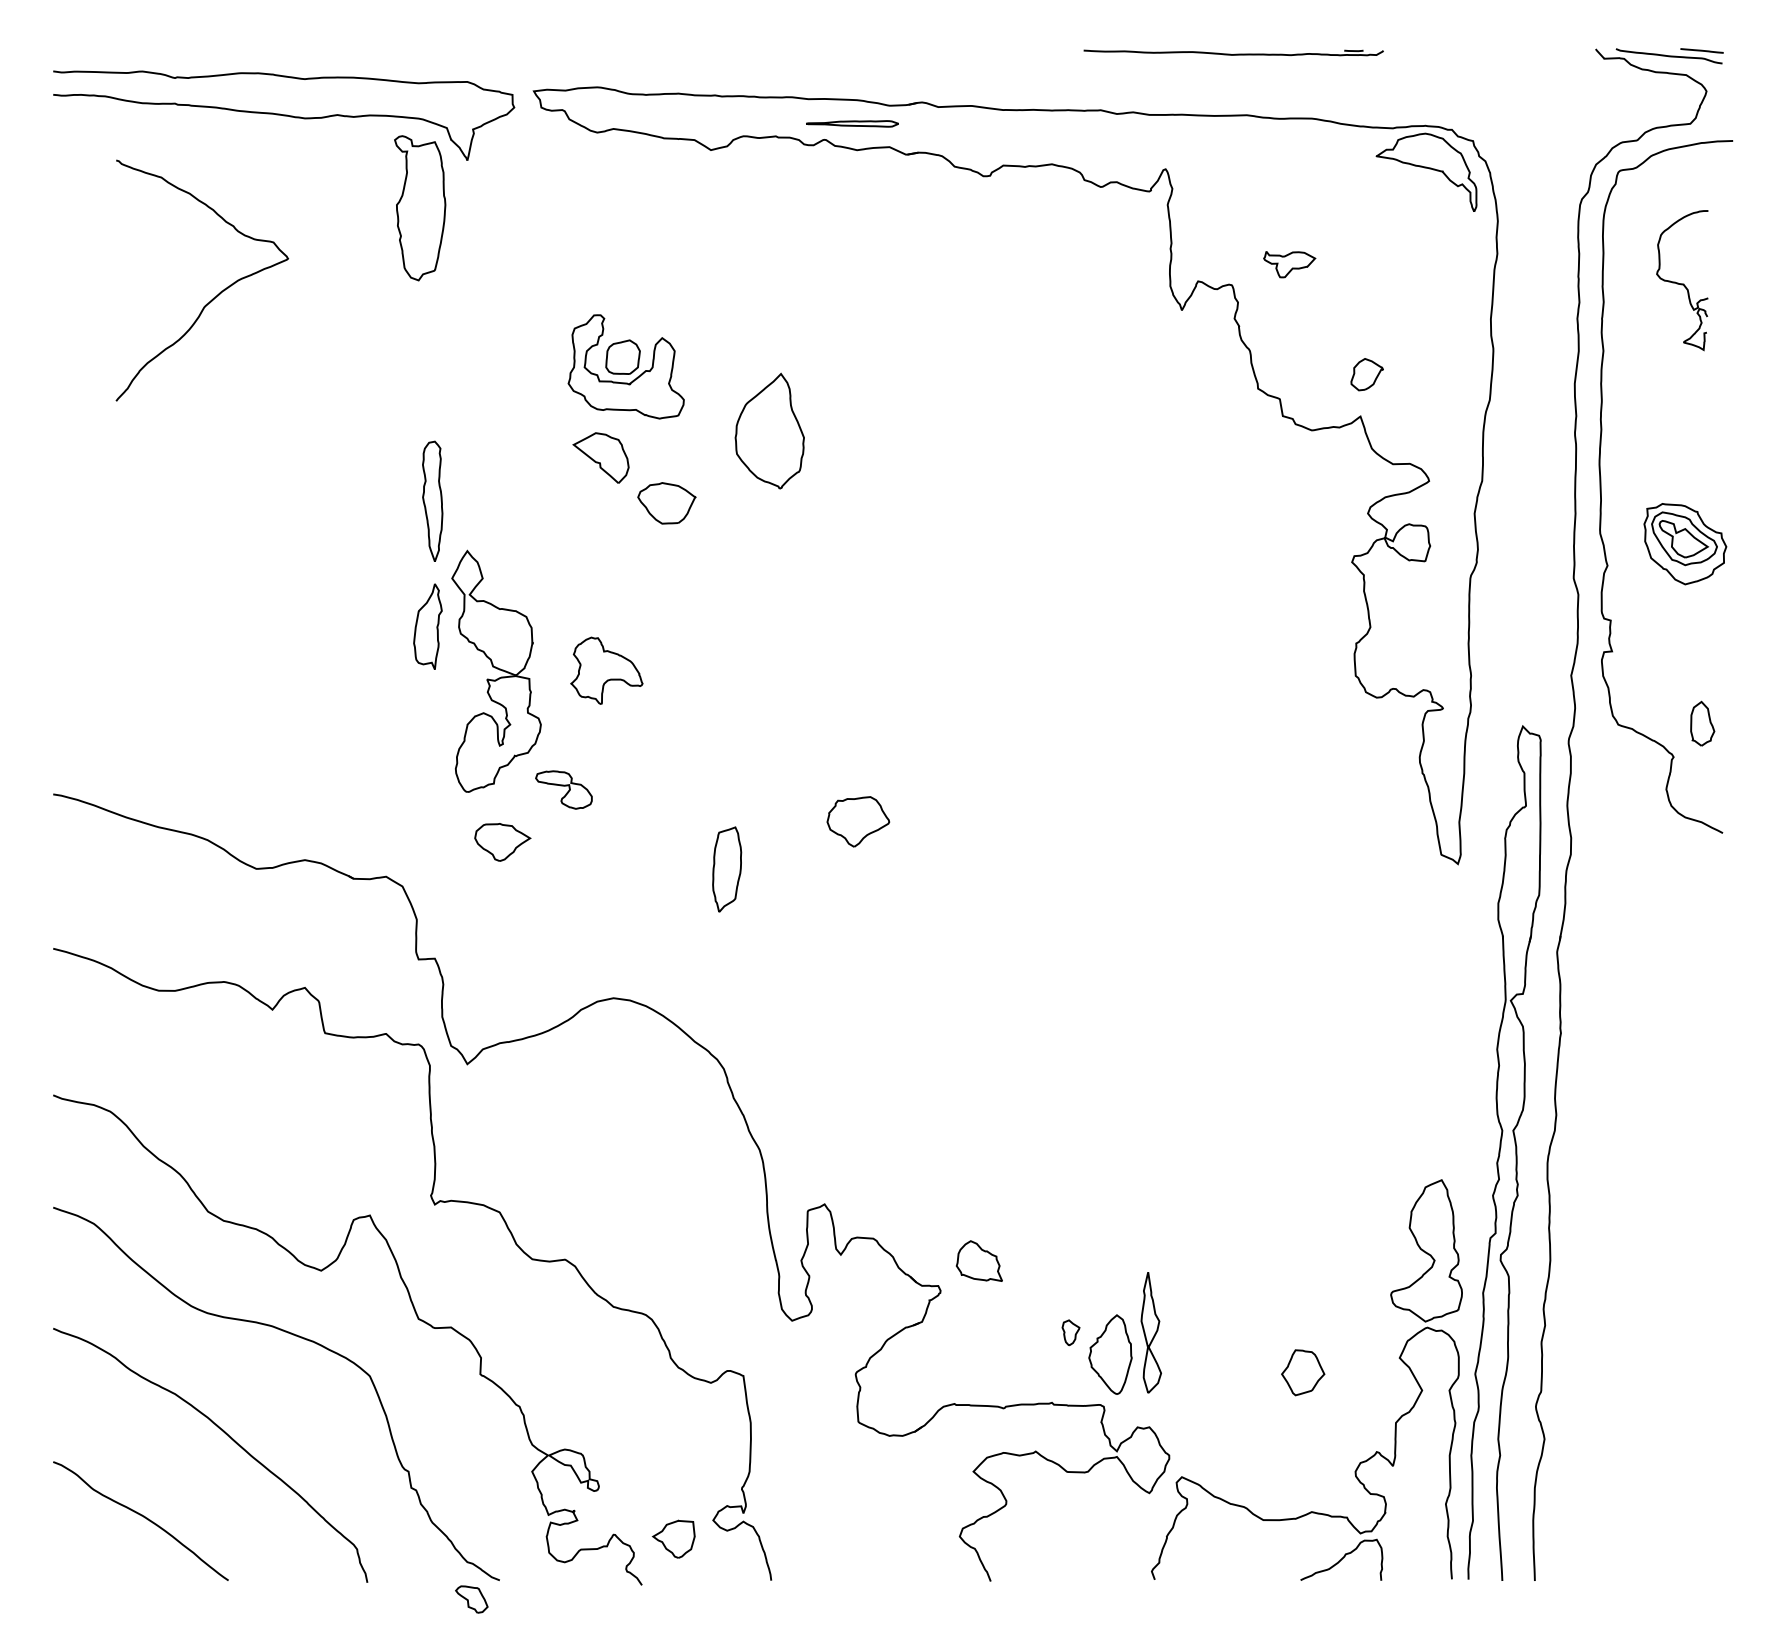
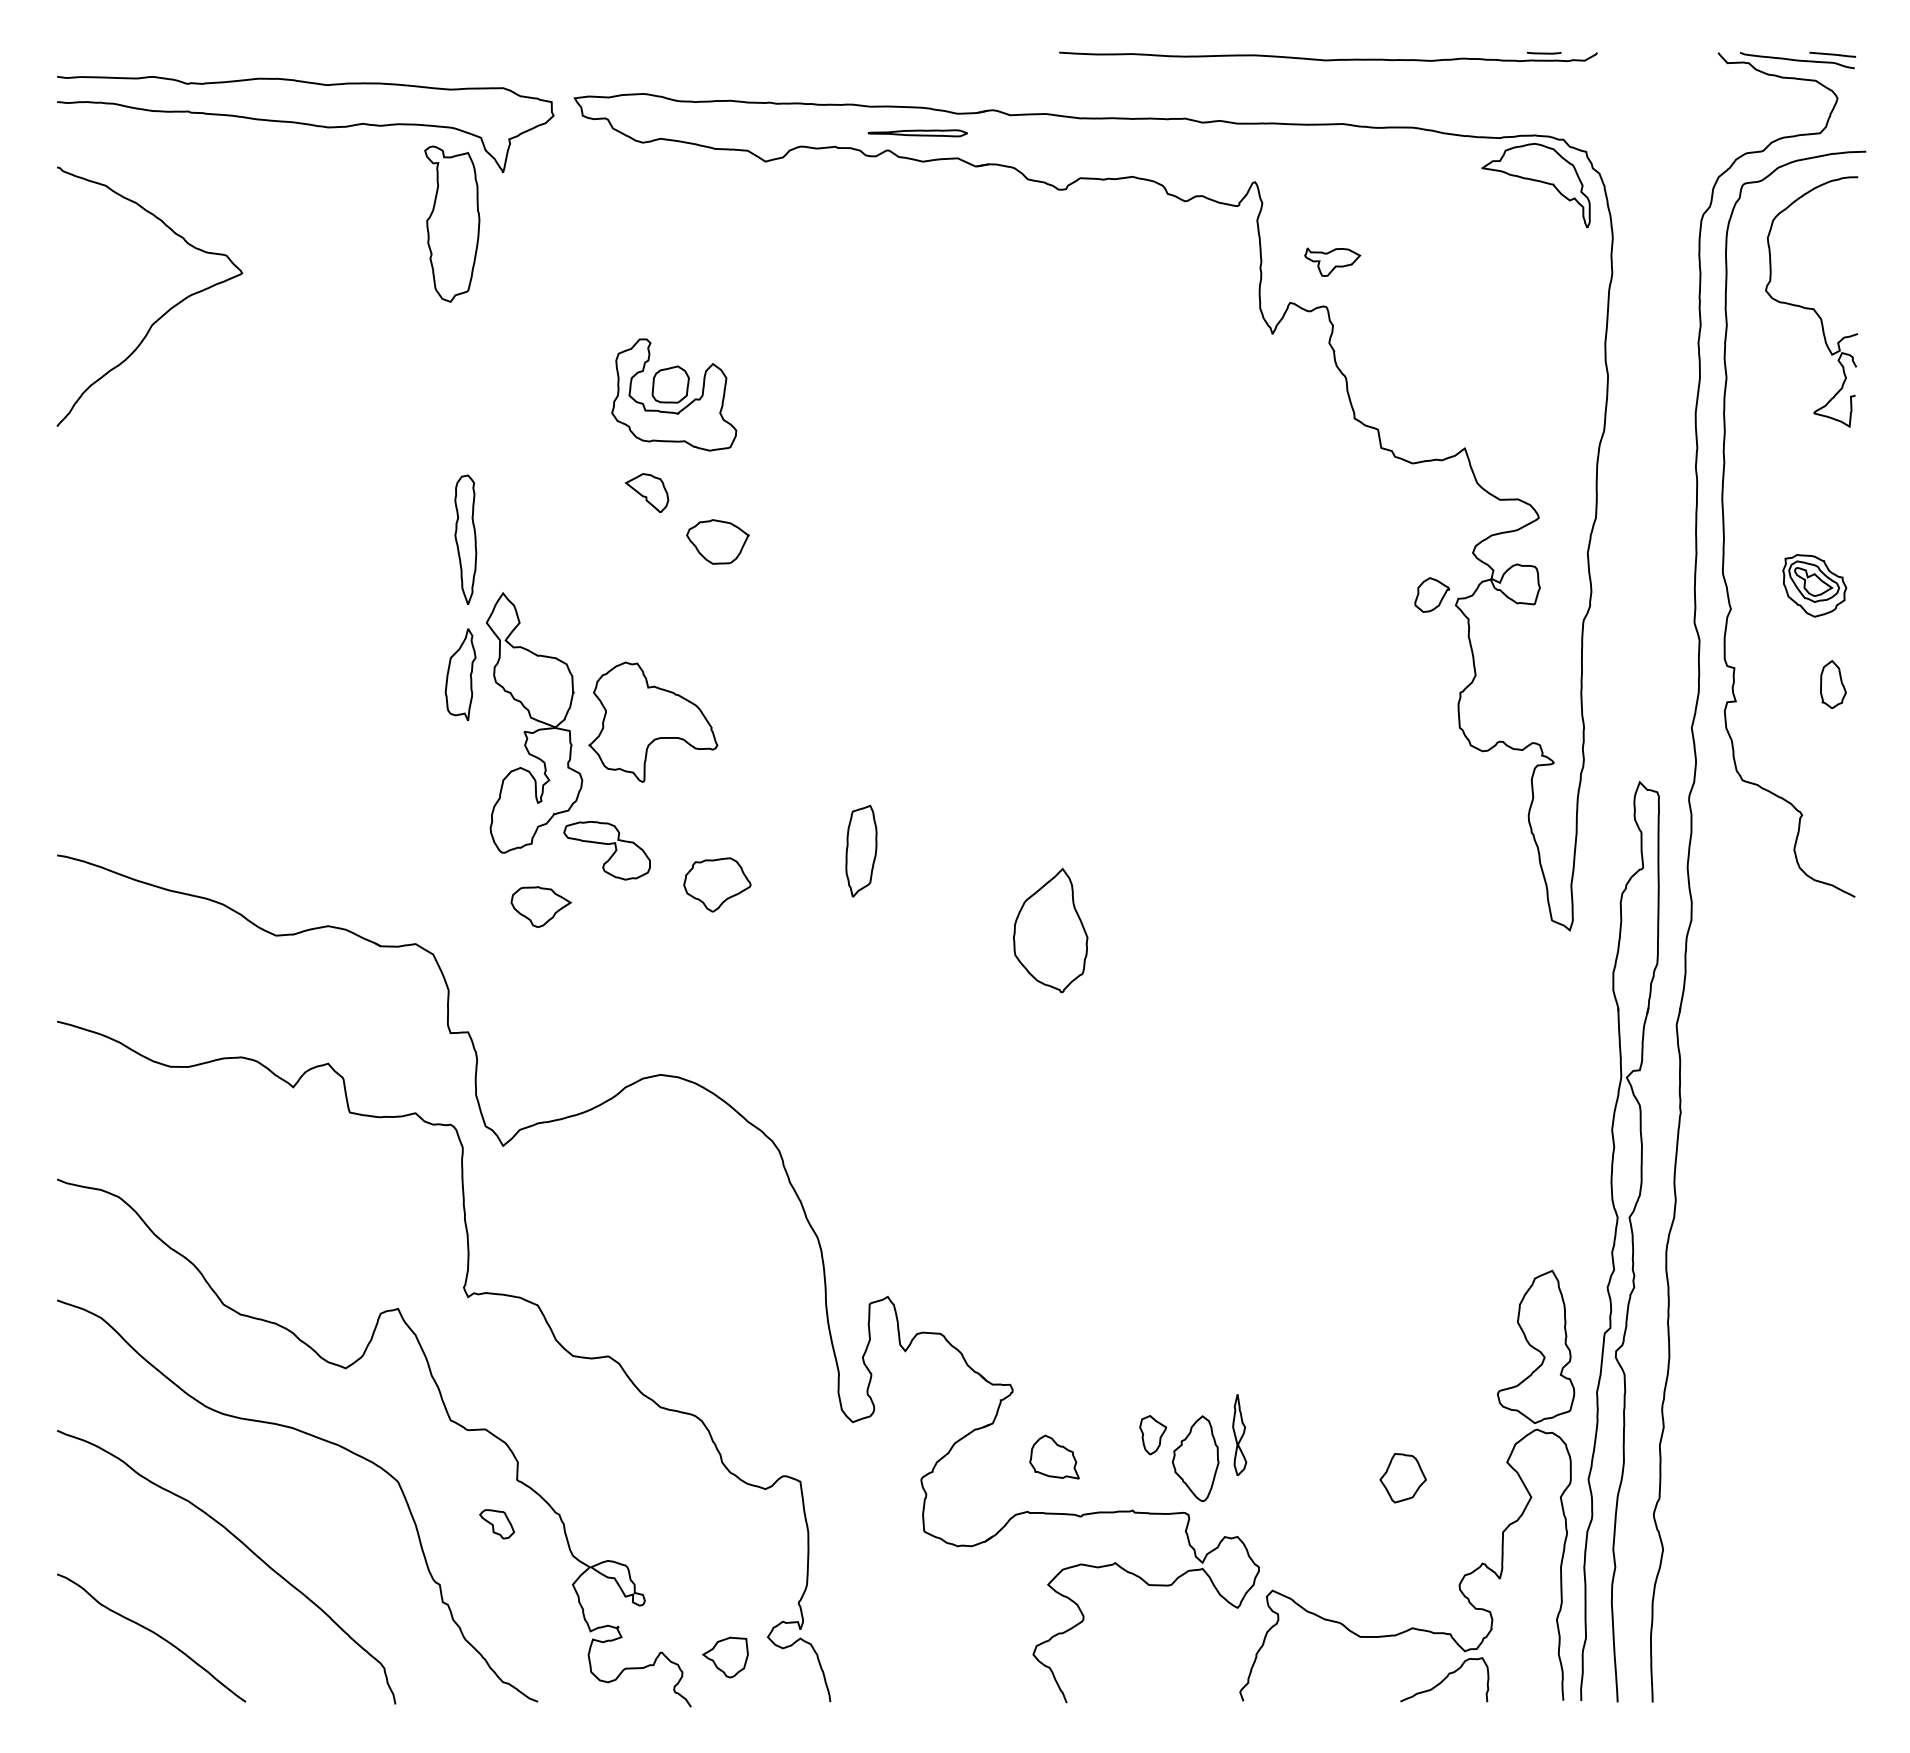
part: (1233, 52) -> (1328, 56), size x1.67
part: (1289, 264) -> (1332, 262), moved
part: (1682, 280) -> (1811, 301), size x1.67
curve: (213, 297) -> (161, 314), moved
part: (1366, 374) -> (1431, 594), moved
part: (769, 430) -> (1050, 929), moved
part: (600, 457) -> (646, 492), size x0.71
part: (1685, 543) -> (1814, 585), size x0.71
part: (606, 670) -> (652, 721), size x1.67
part: (1702, 723) -> (1833, 684), moved
part: (563, 789) -> (606, 850), size x1.43
part: (858, 821) -> (717, 884), moved
part: (727, 869) -> (861, 851), moved
part: (978, 1260) -> (1053, 1456), moved
part: (1070, 1332) -> (1152, 1434), size x1.43
part: (1151, 1332) -> (1239, 1434), size x0.62
part: (471, 1599) -> (496, 1524), moved

